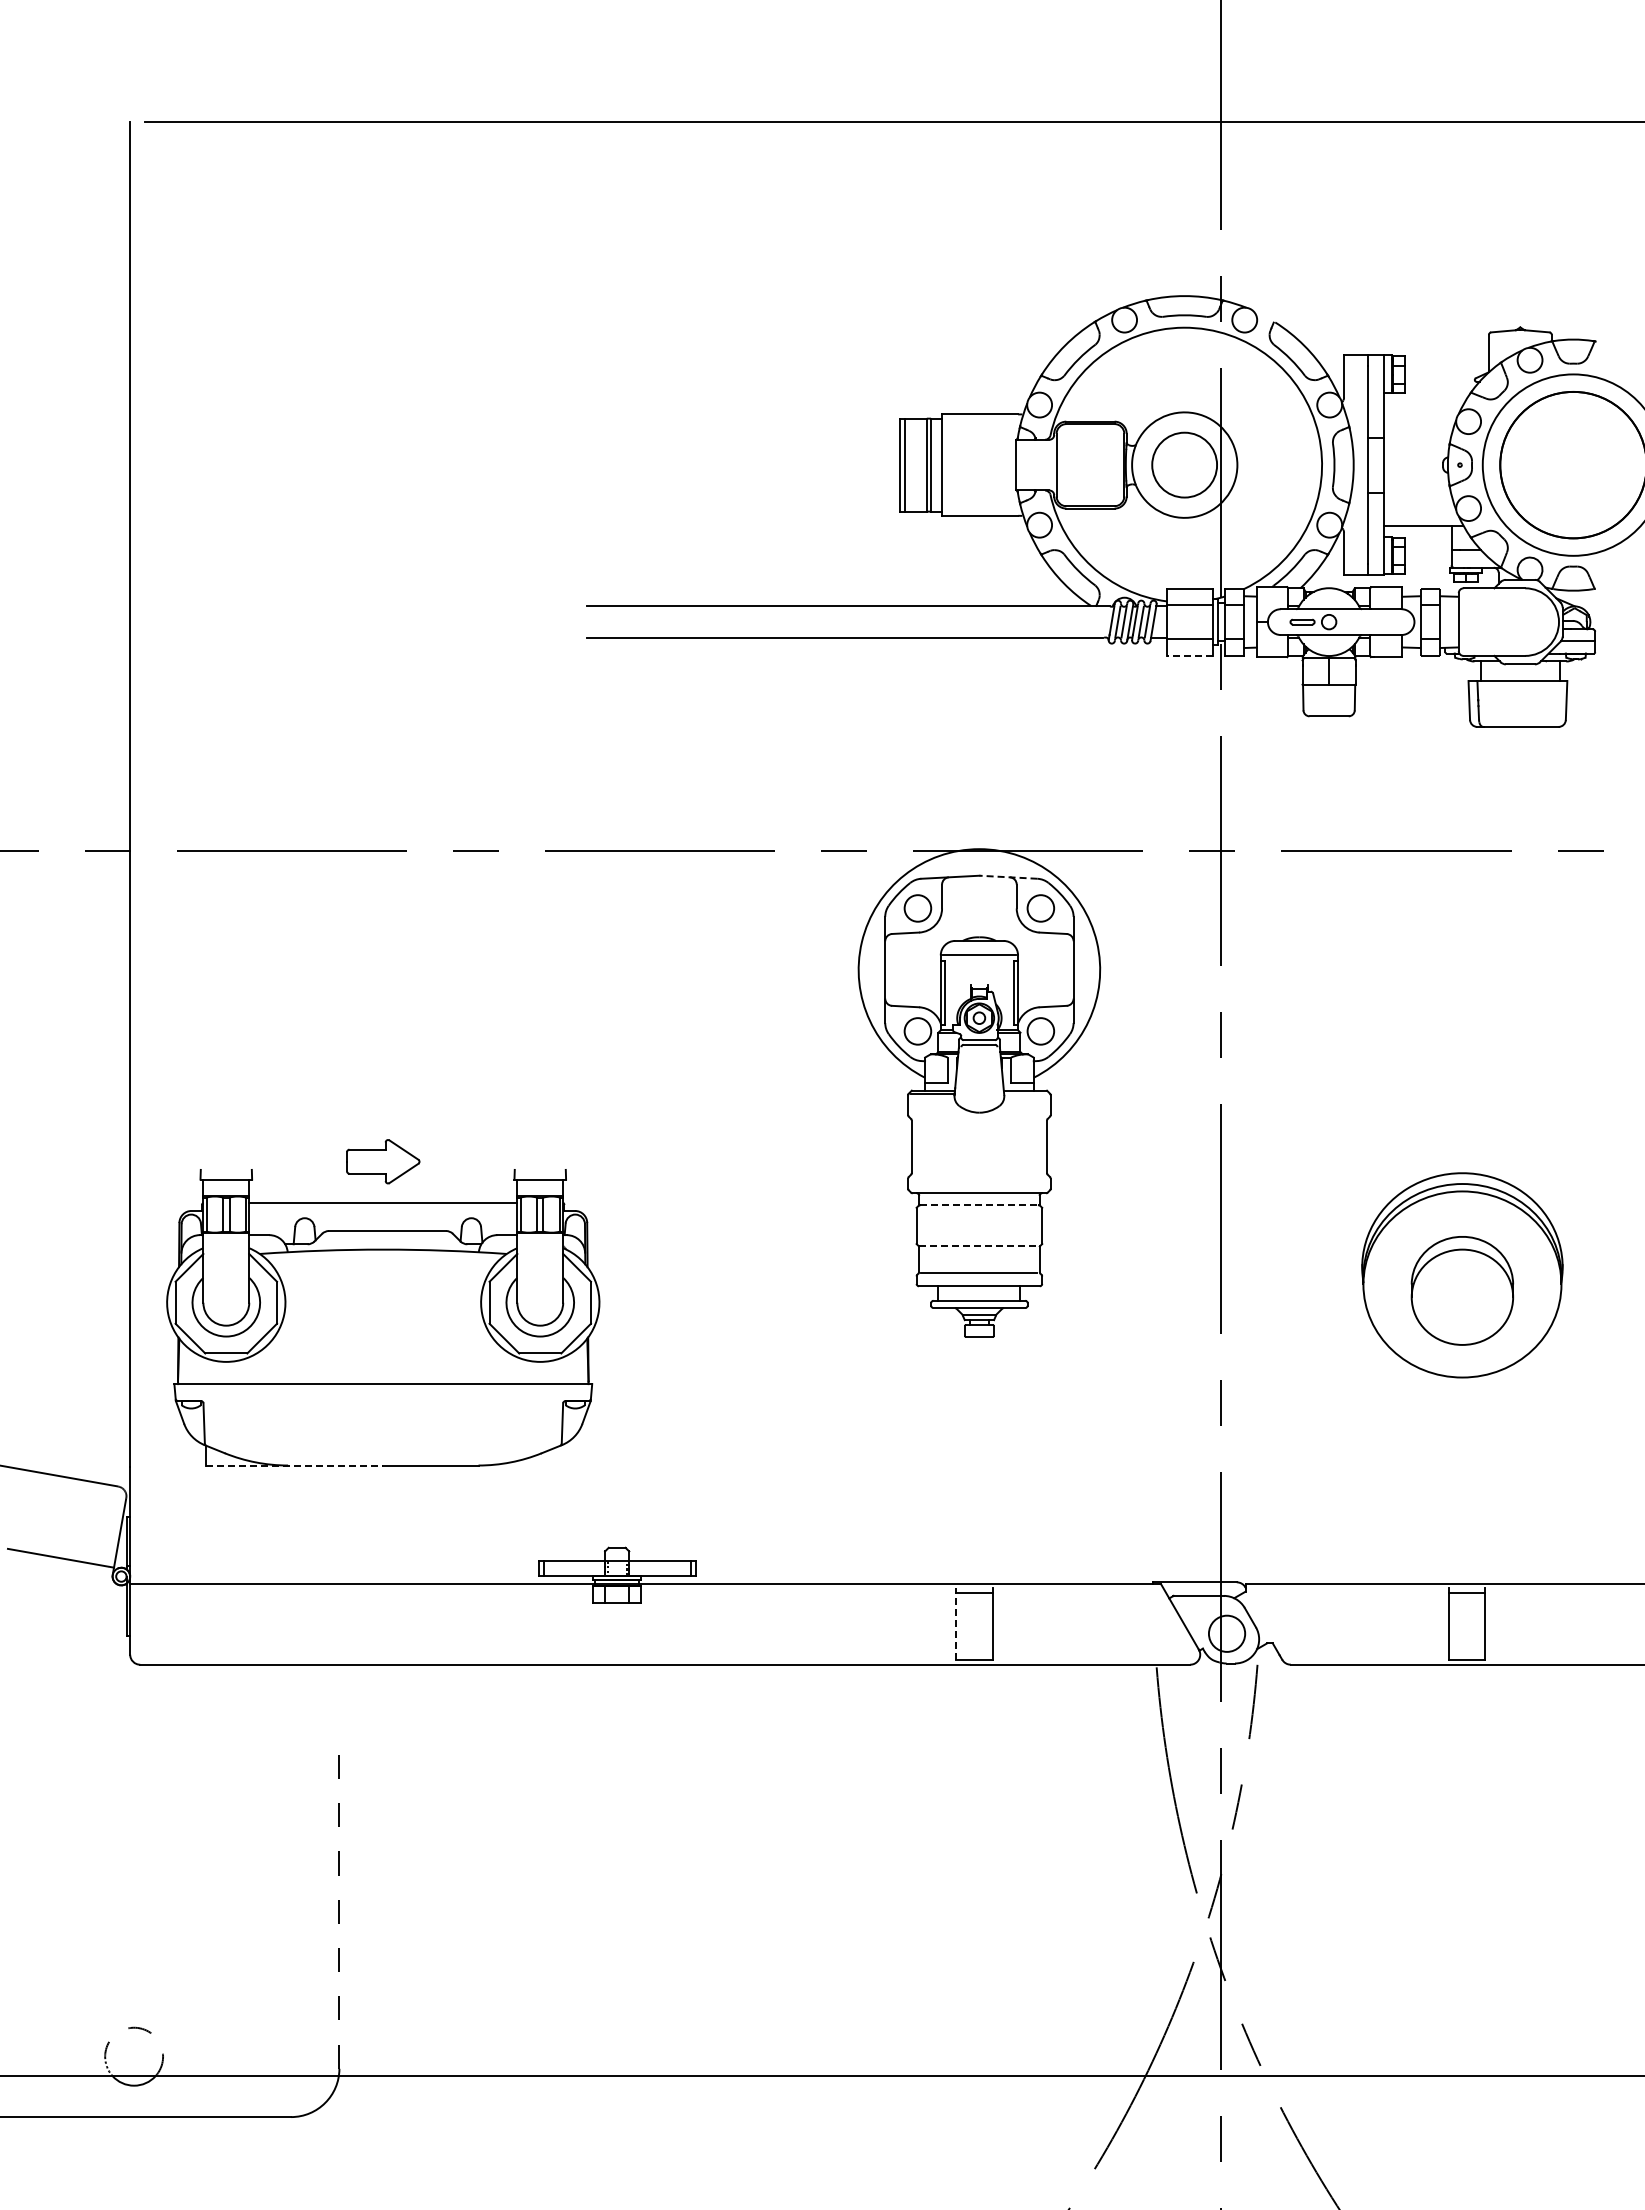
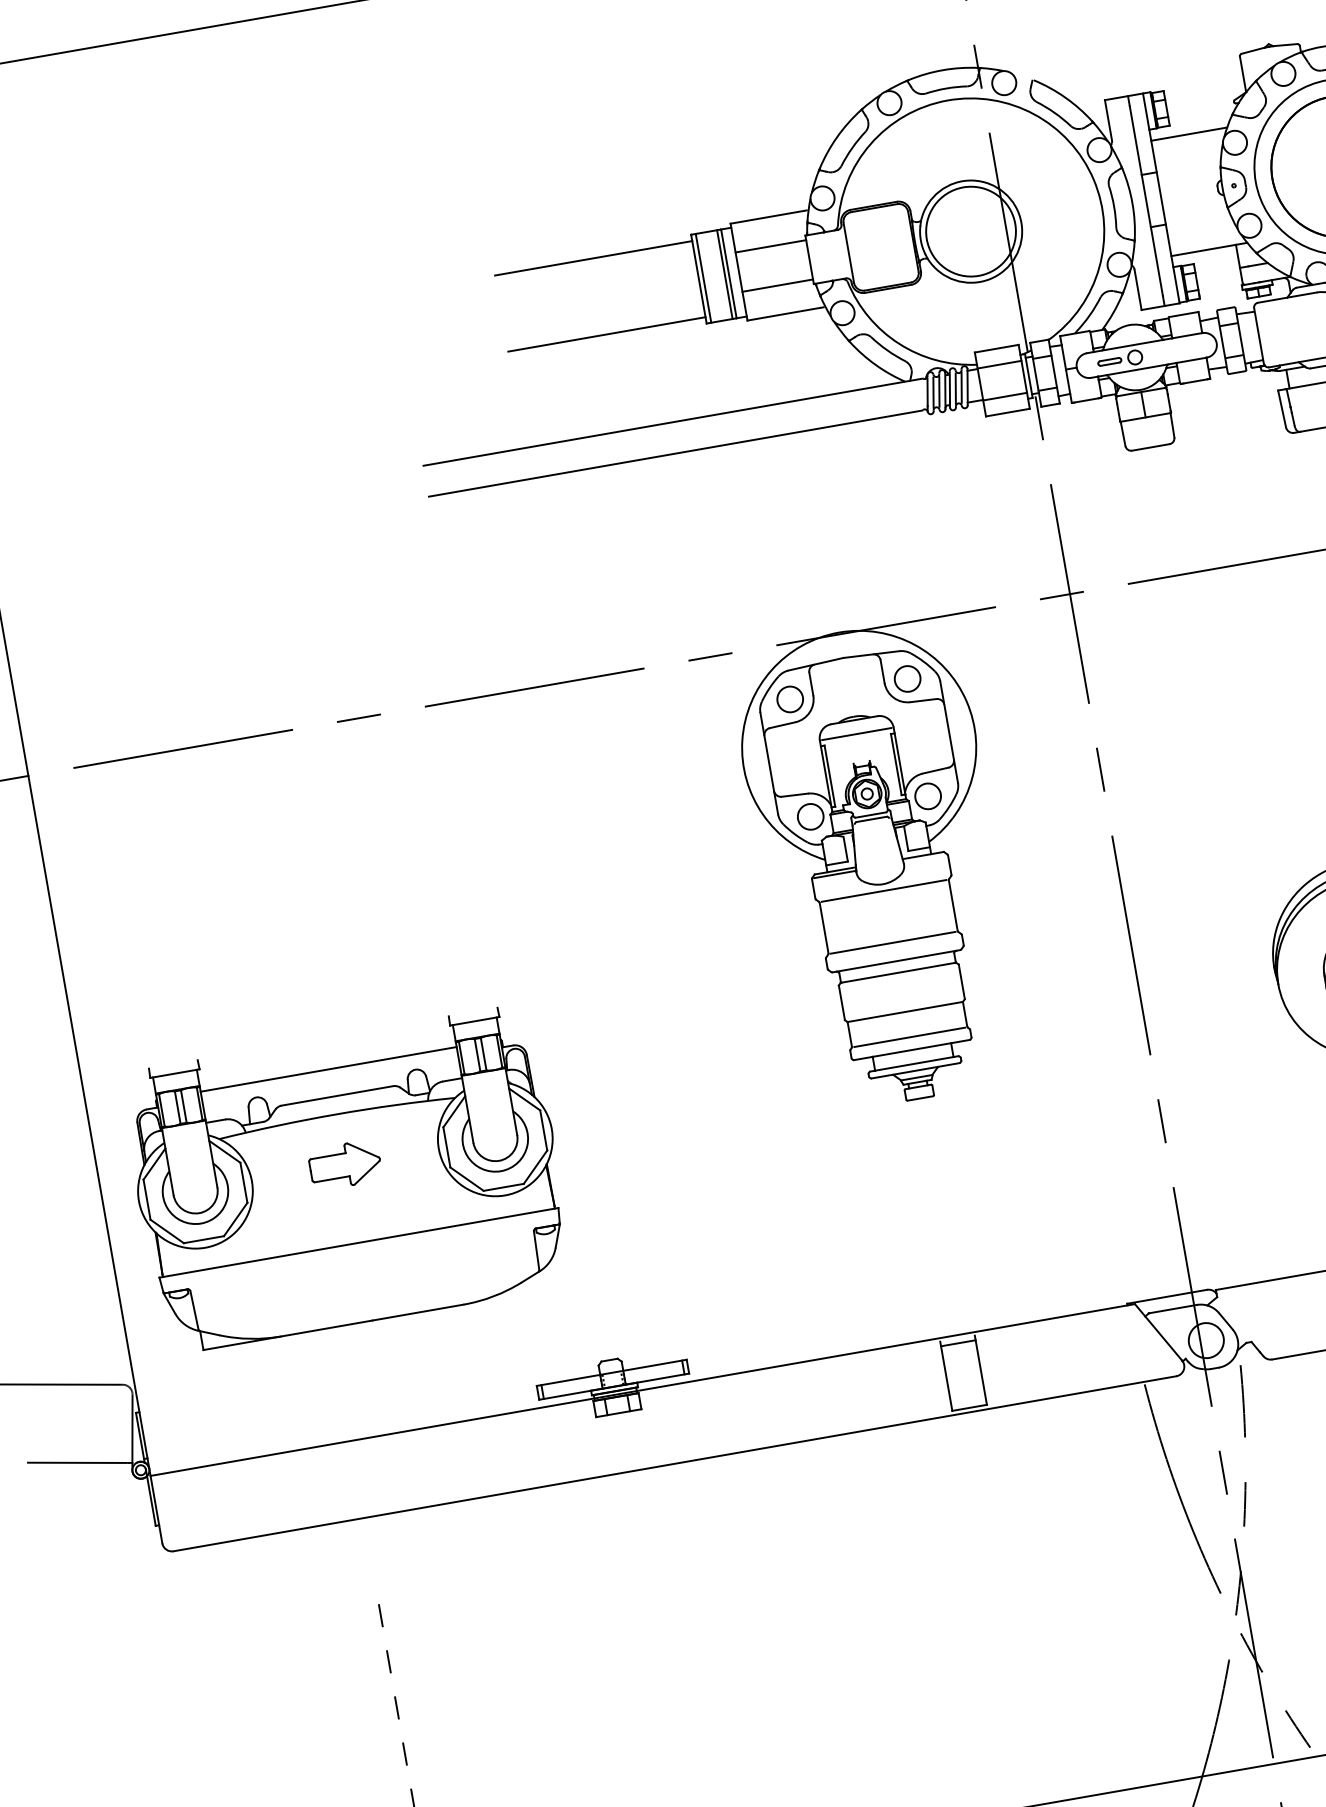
line: (1423, 404) -> (1189, 133), added
line: (796, 425) -> (593, 258), added
line: (978, 444) -> (770, 246), added
circle: (1184, 464) -> (970, 231), size x1.43
line: (978, 485) -> (777, 285), added
line: (796, 504) -> (606, 333), added
line: (1190, 655) -> (1008, 412), dashed -> solid
line: (1007, 877) -> (870, 654), dashed -> solid
line: (979, 1119) -> (884, 890), added
part: (383, 1161) -> (345, 1164), moved
line: (979, 1174) -> (893, 943), added
line: (979, 1205) -> (898, 972), dashed -> solid
line: (979, 1246) -> (905, 1012), dashed -> solid
line: (294, 1465) -> (287, 1335), dashed -> solid
line: (956, 1623) -> (946, 1375), dashed -> solid

